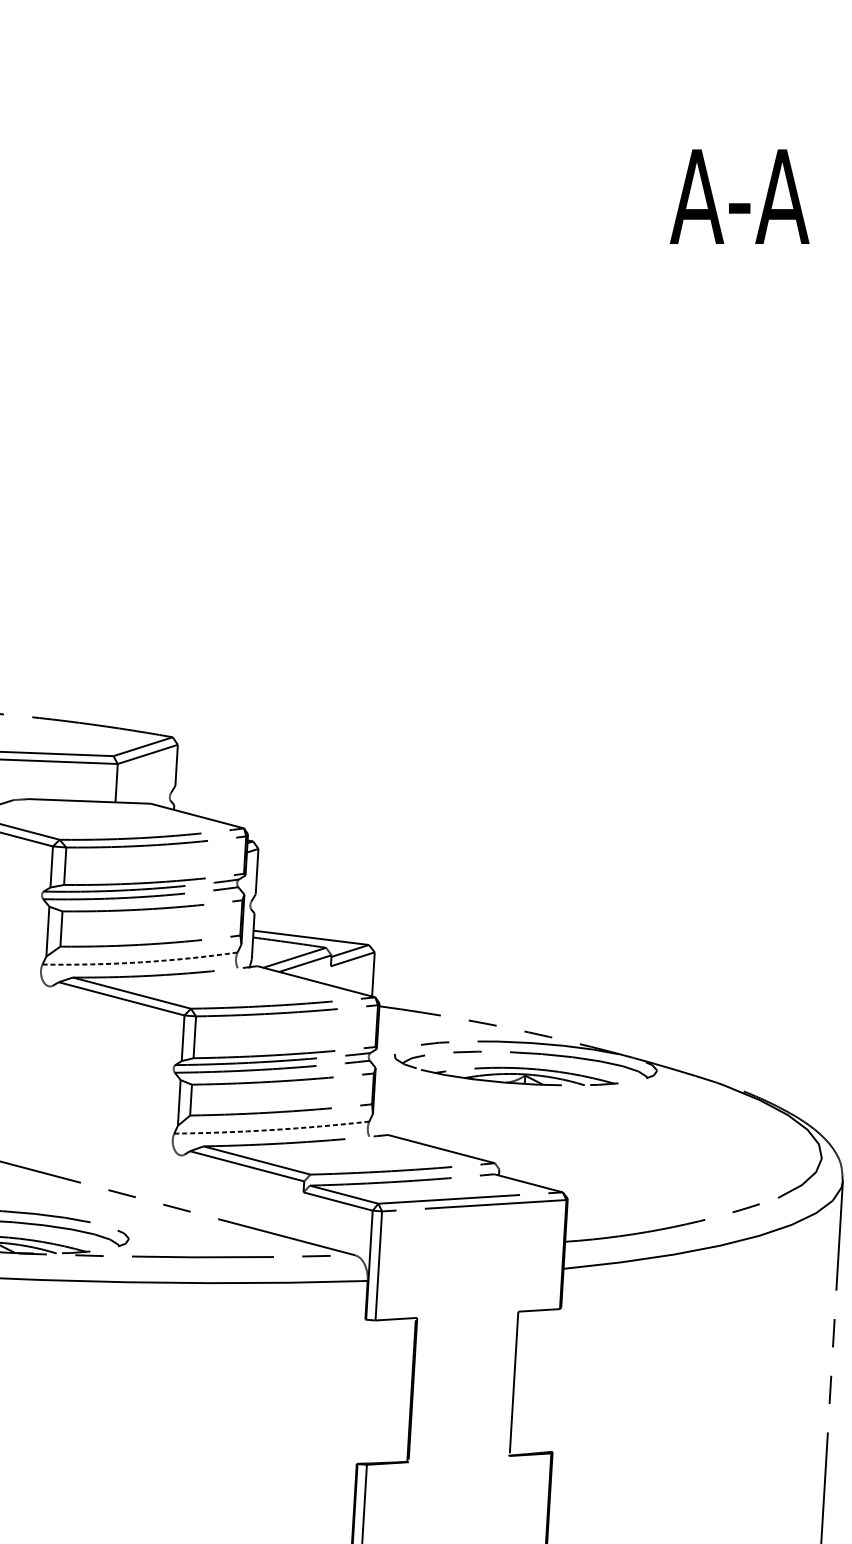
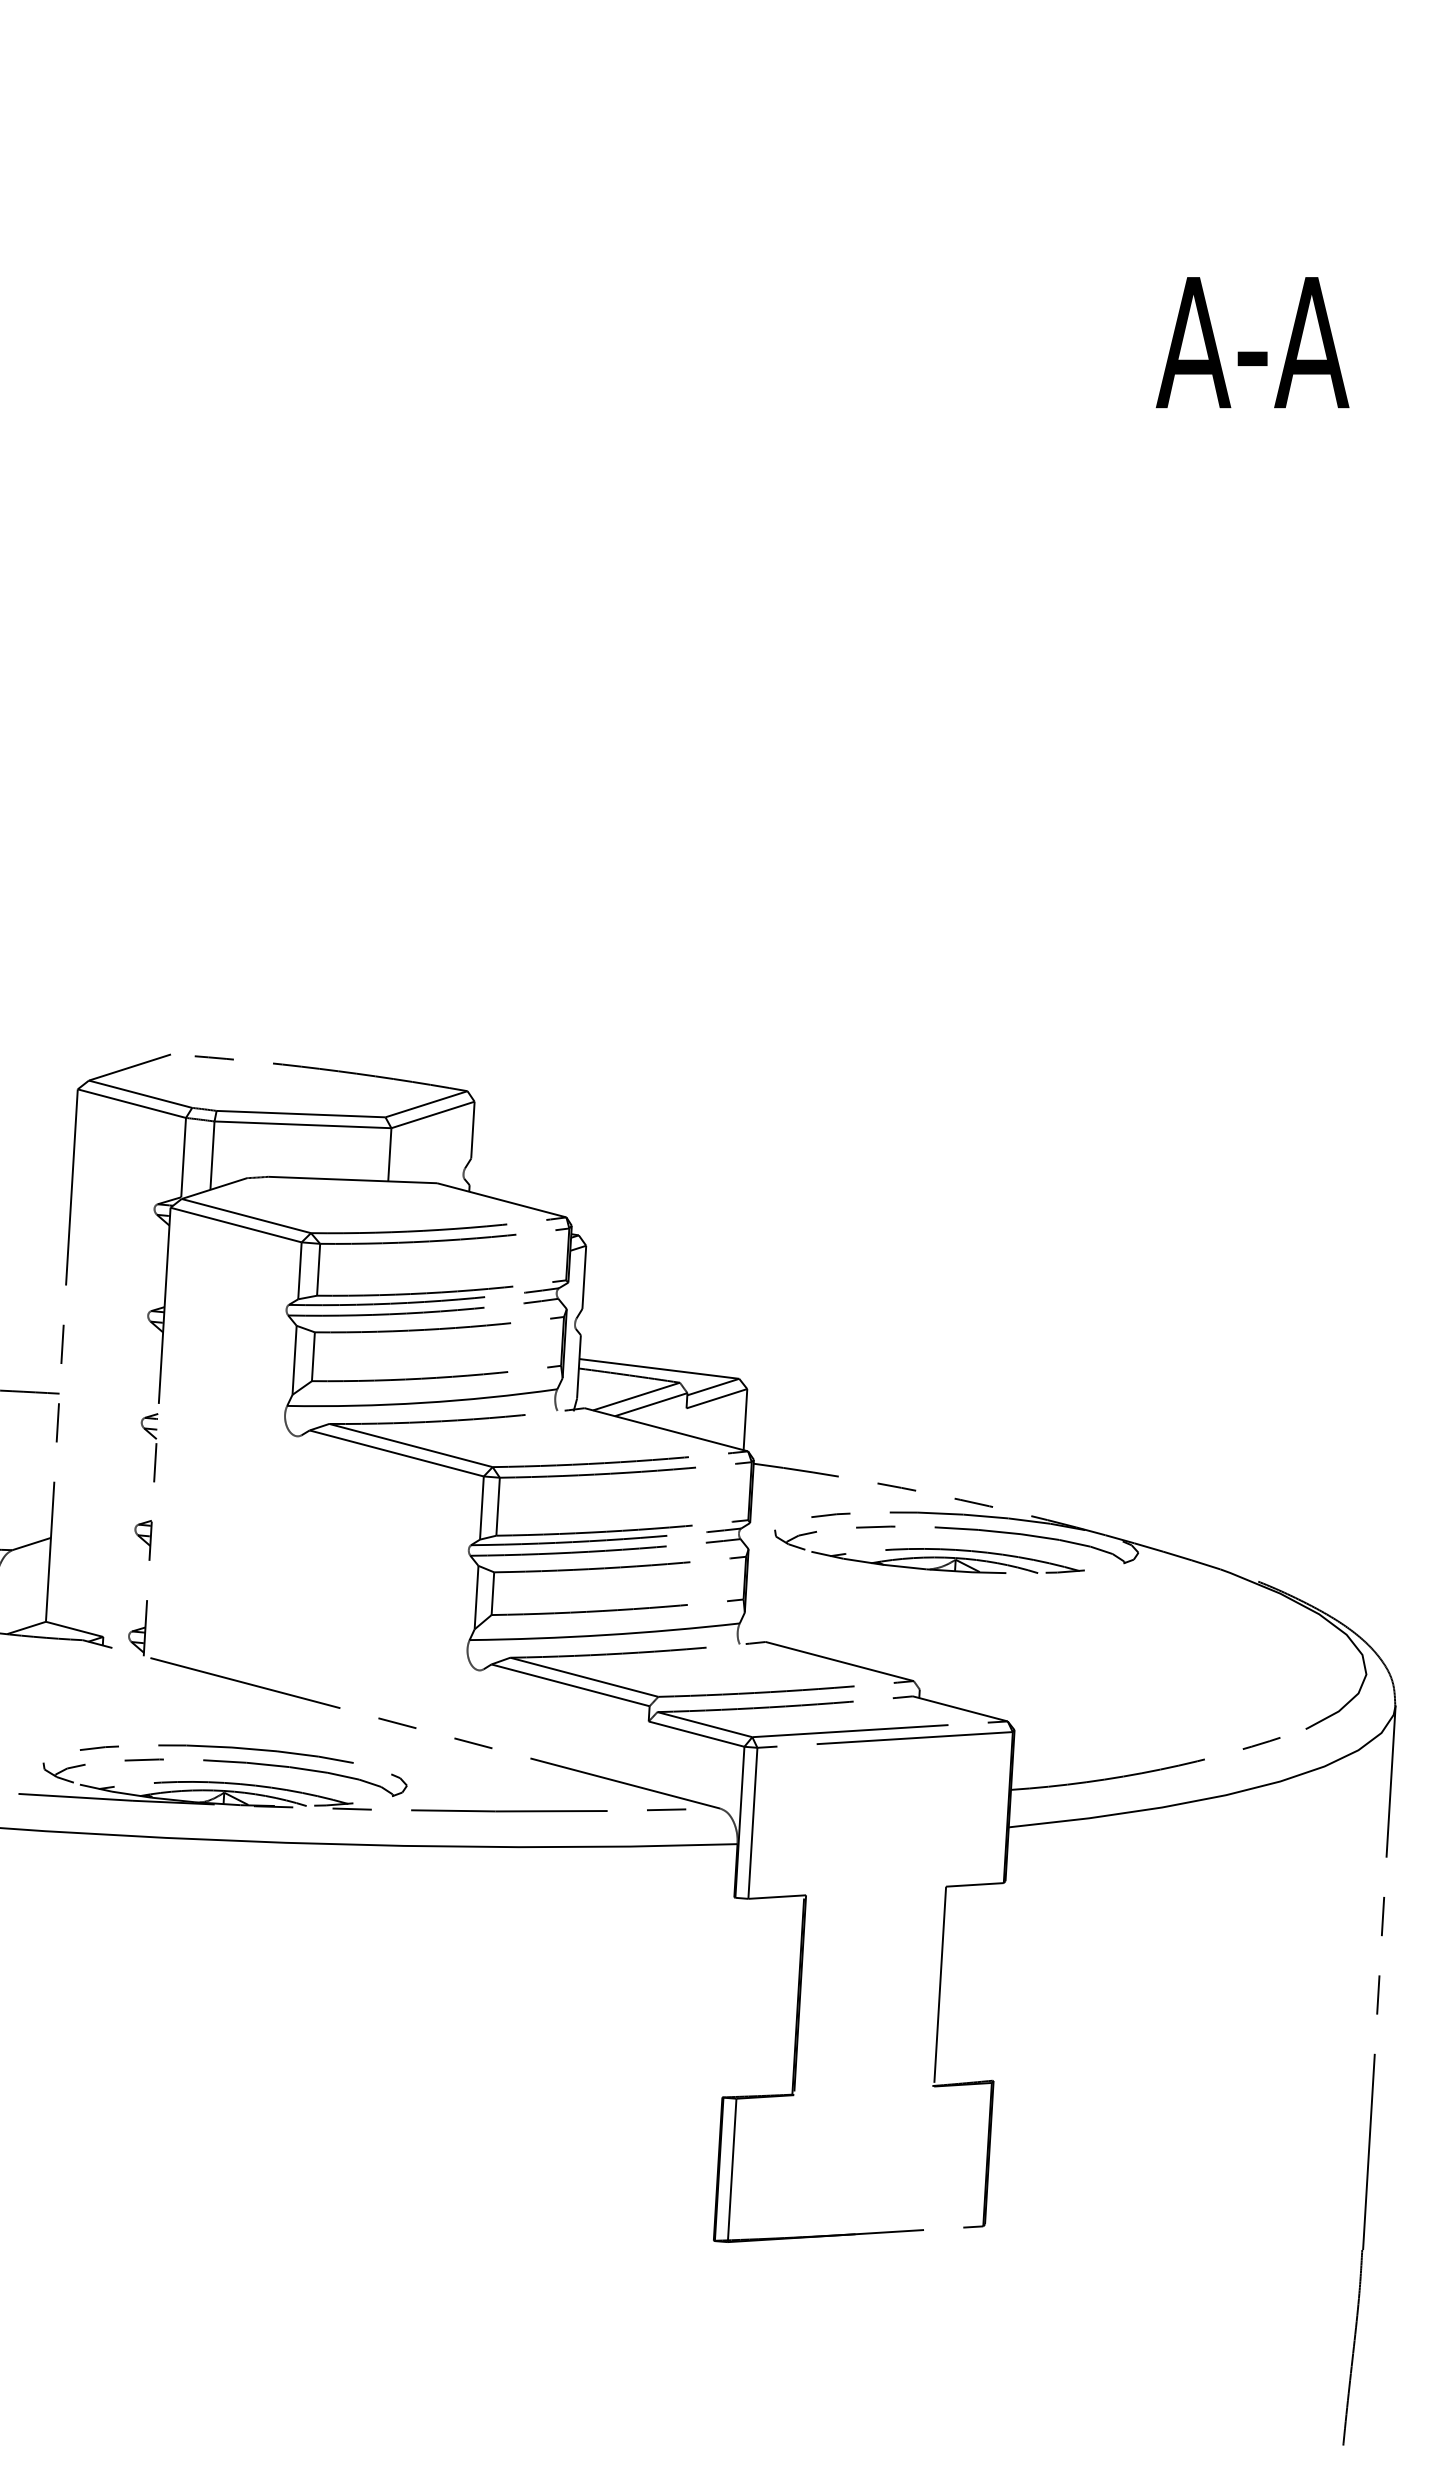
arc: (140, 962) -> (422, 1402), dashed -> solid
arc: (271, 1130) -> (604, 1635), dashed -> solid

